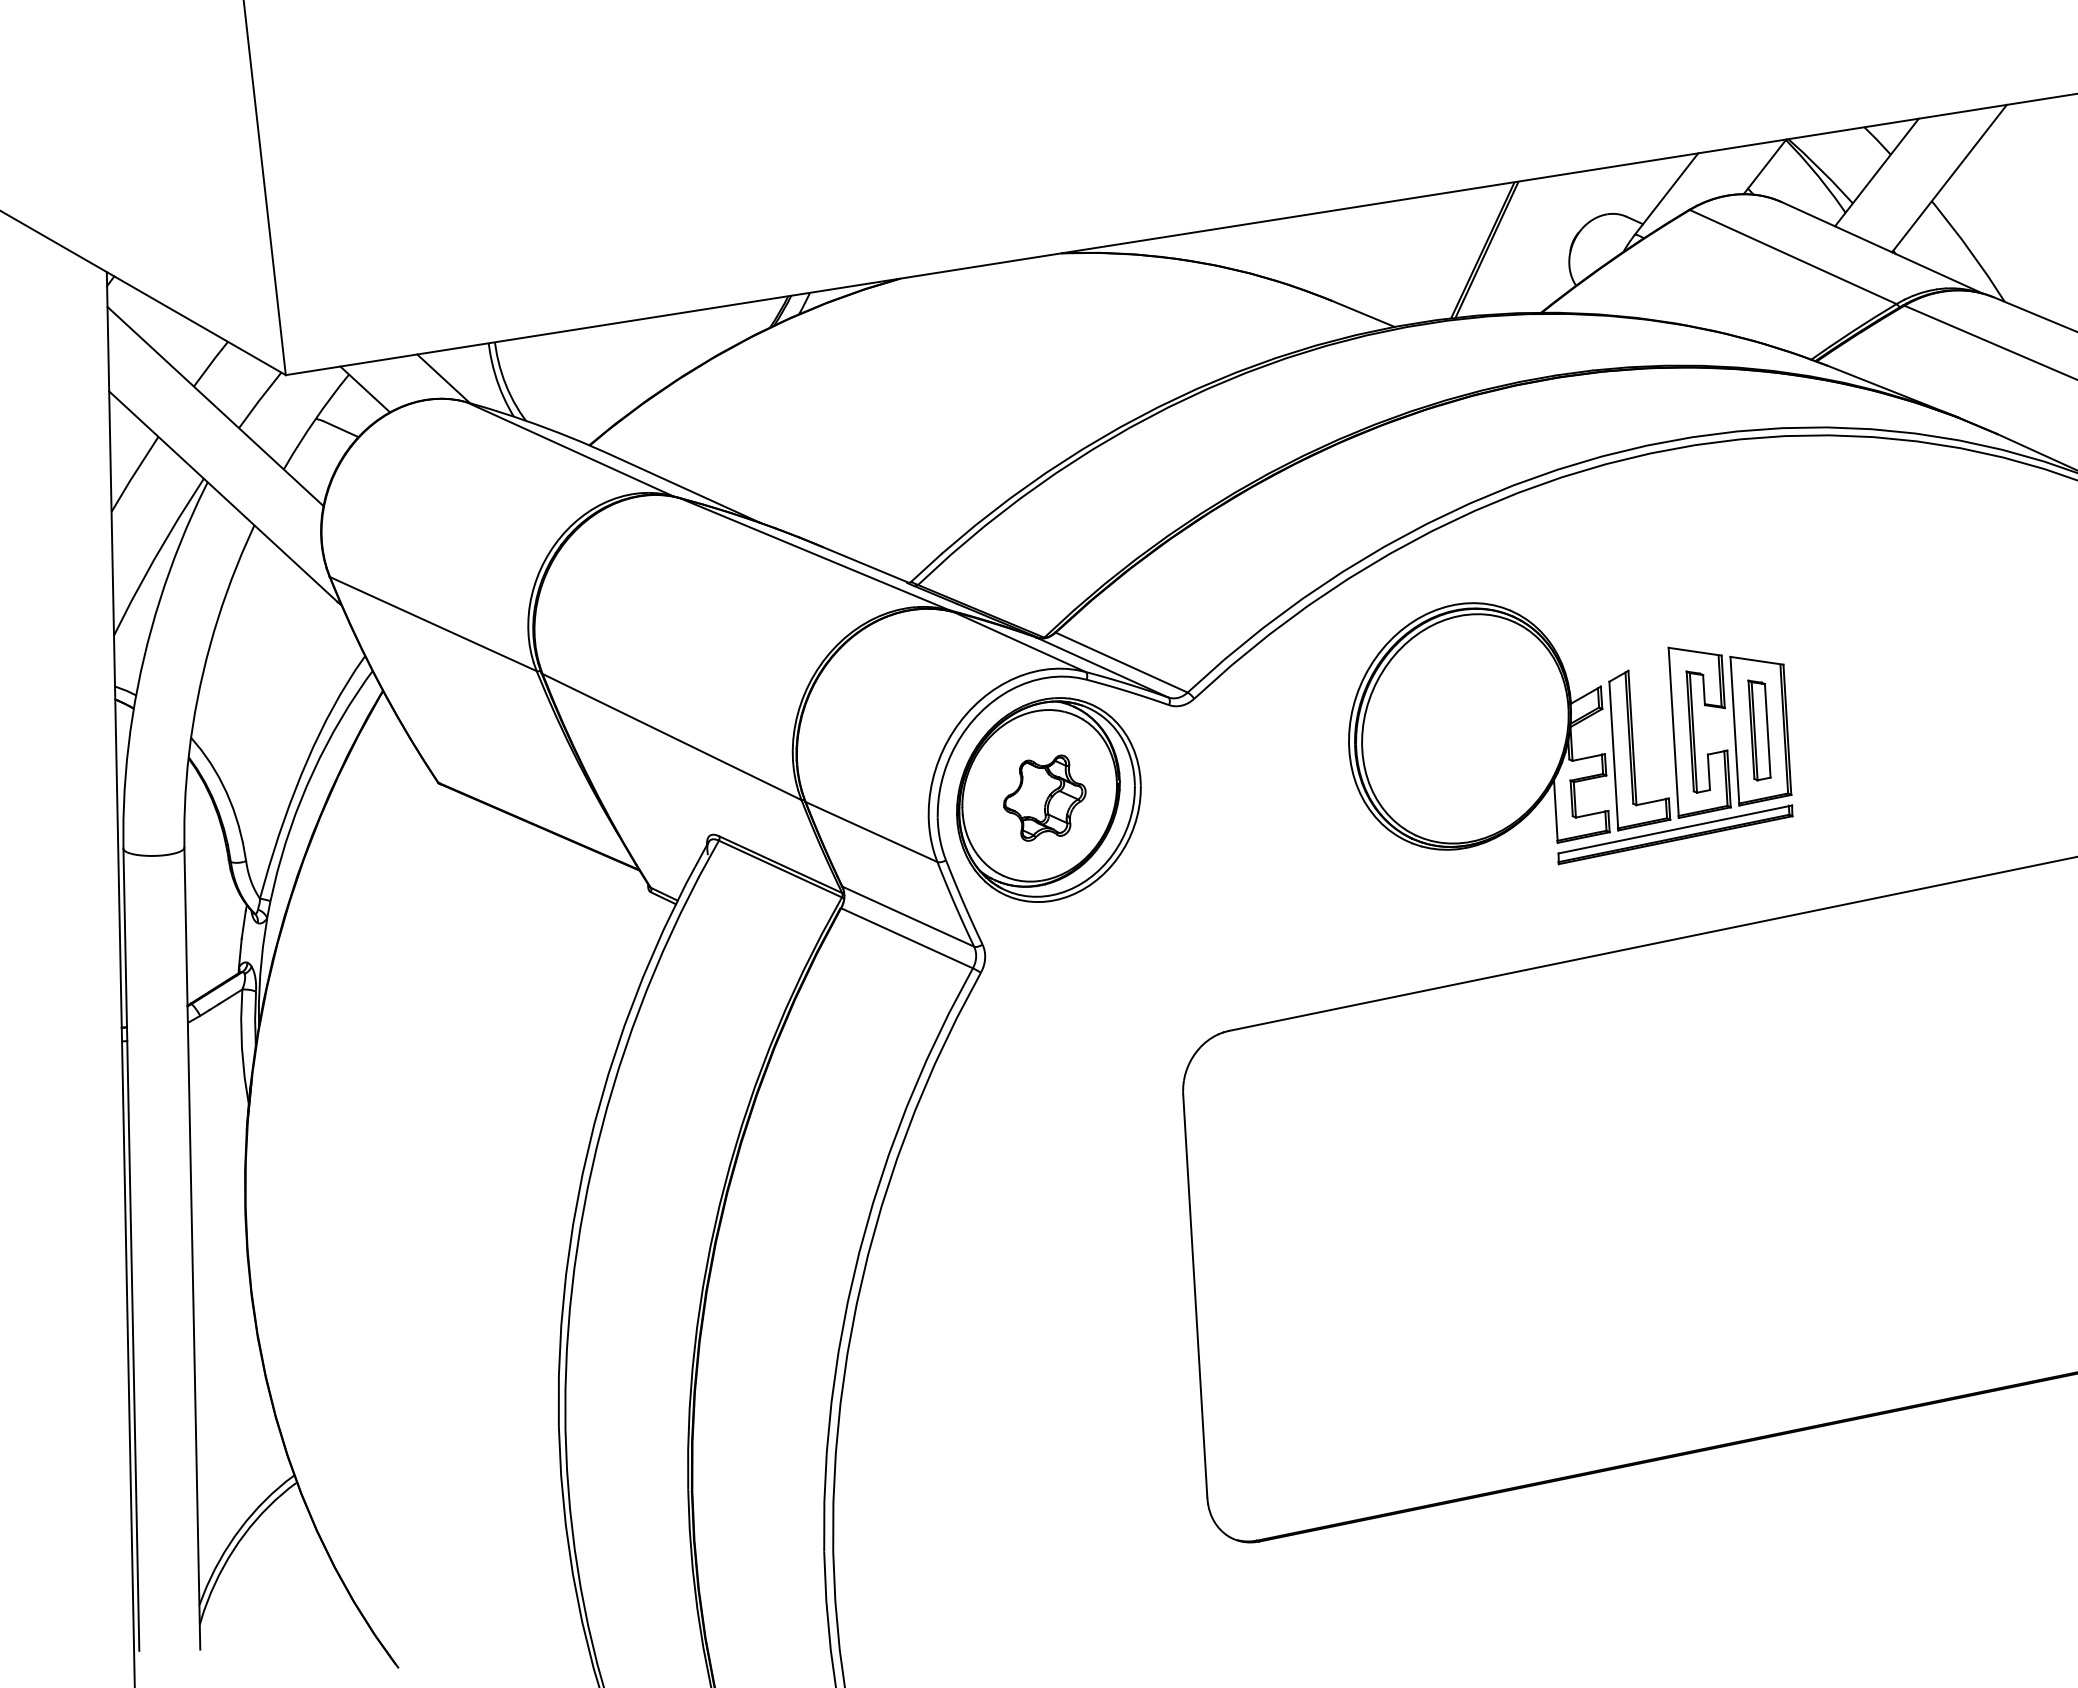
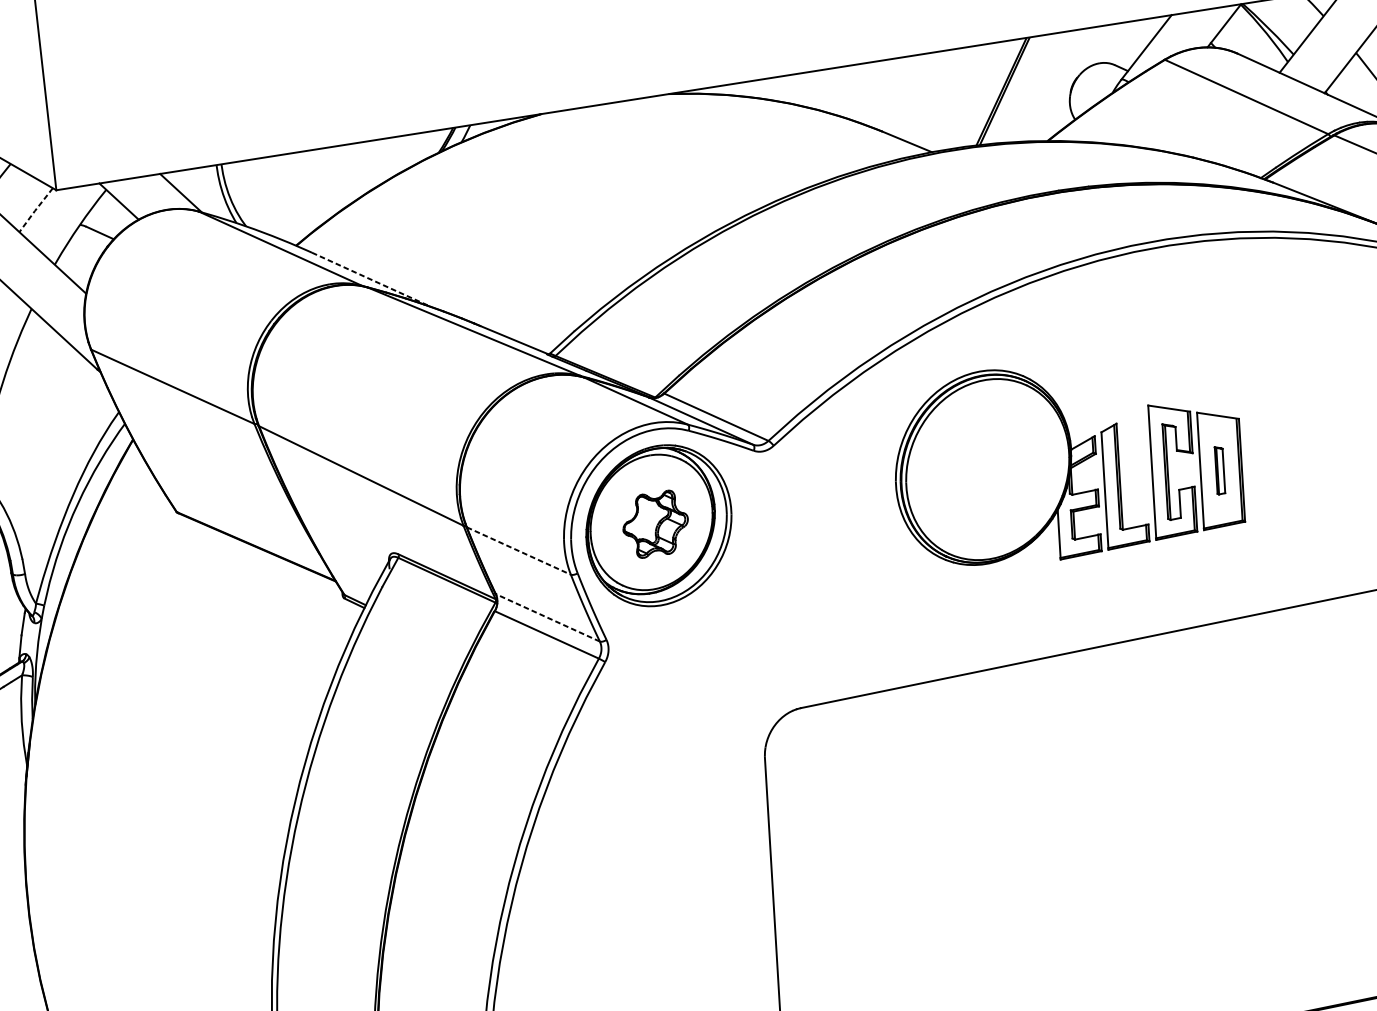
line: (259, 400) -> (35, 210), solid -> dashed
line: (685, 488) -> (371, 279), solid -> dashed
part: (1759, 730) -> (1219, 470), size x0.6
line: (872, 832) -> (519, 551), solid -> dashed
part: (1675, 834) -> (1153, 552), removed
line: (907, 916) -> (547, 617), solid -> dashed

